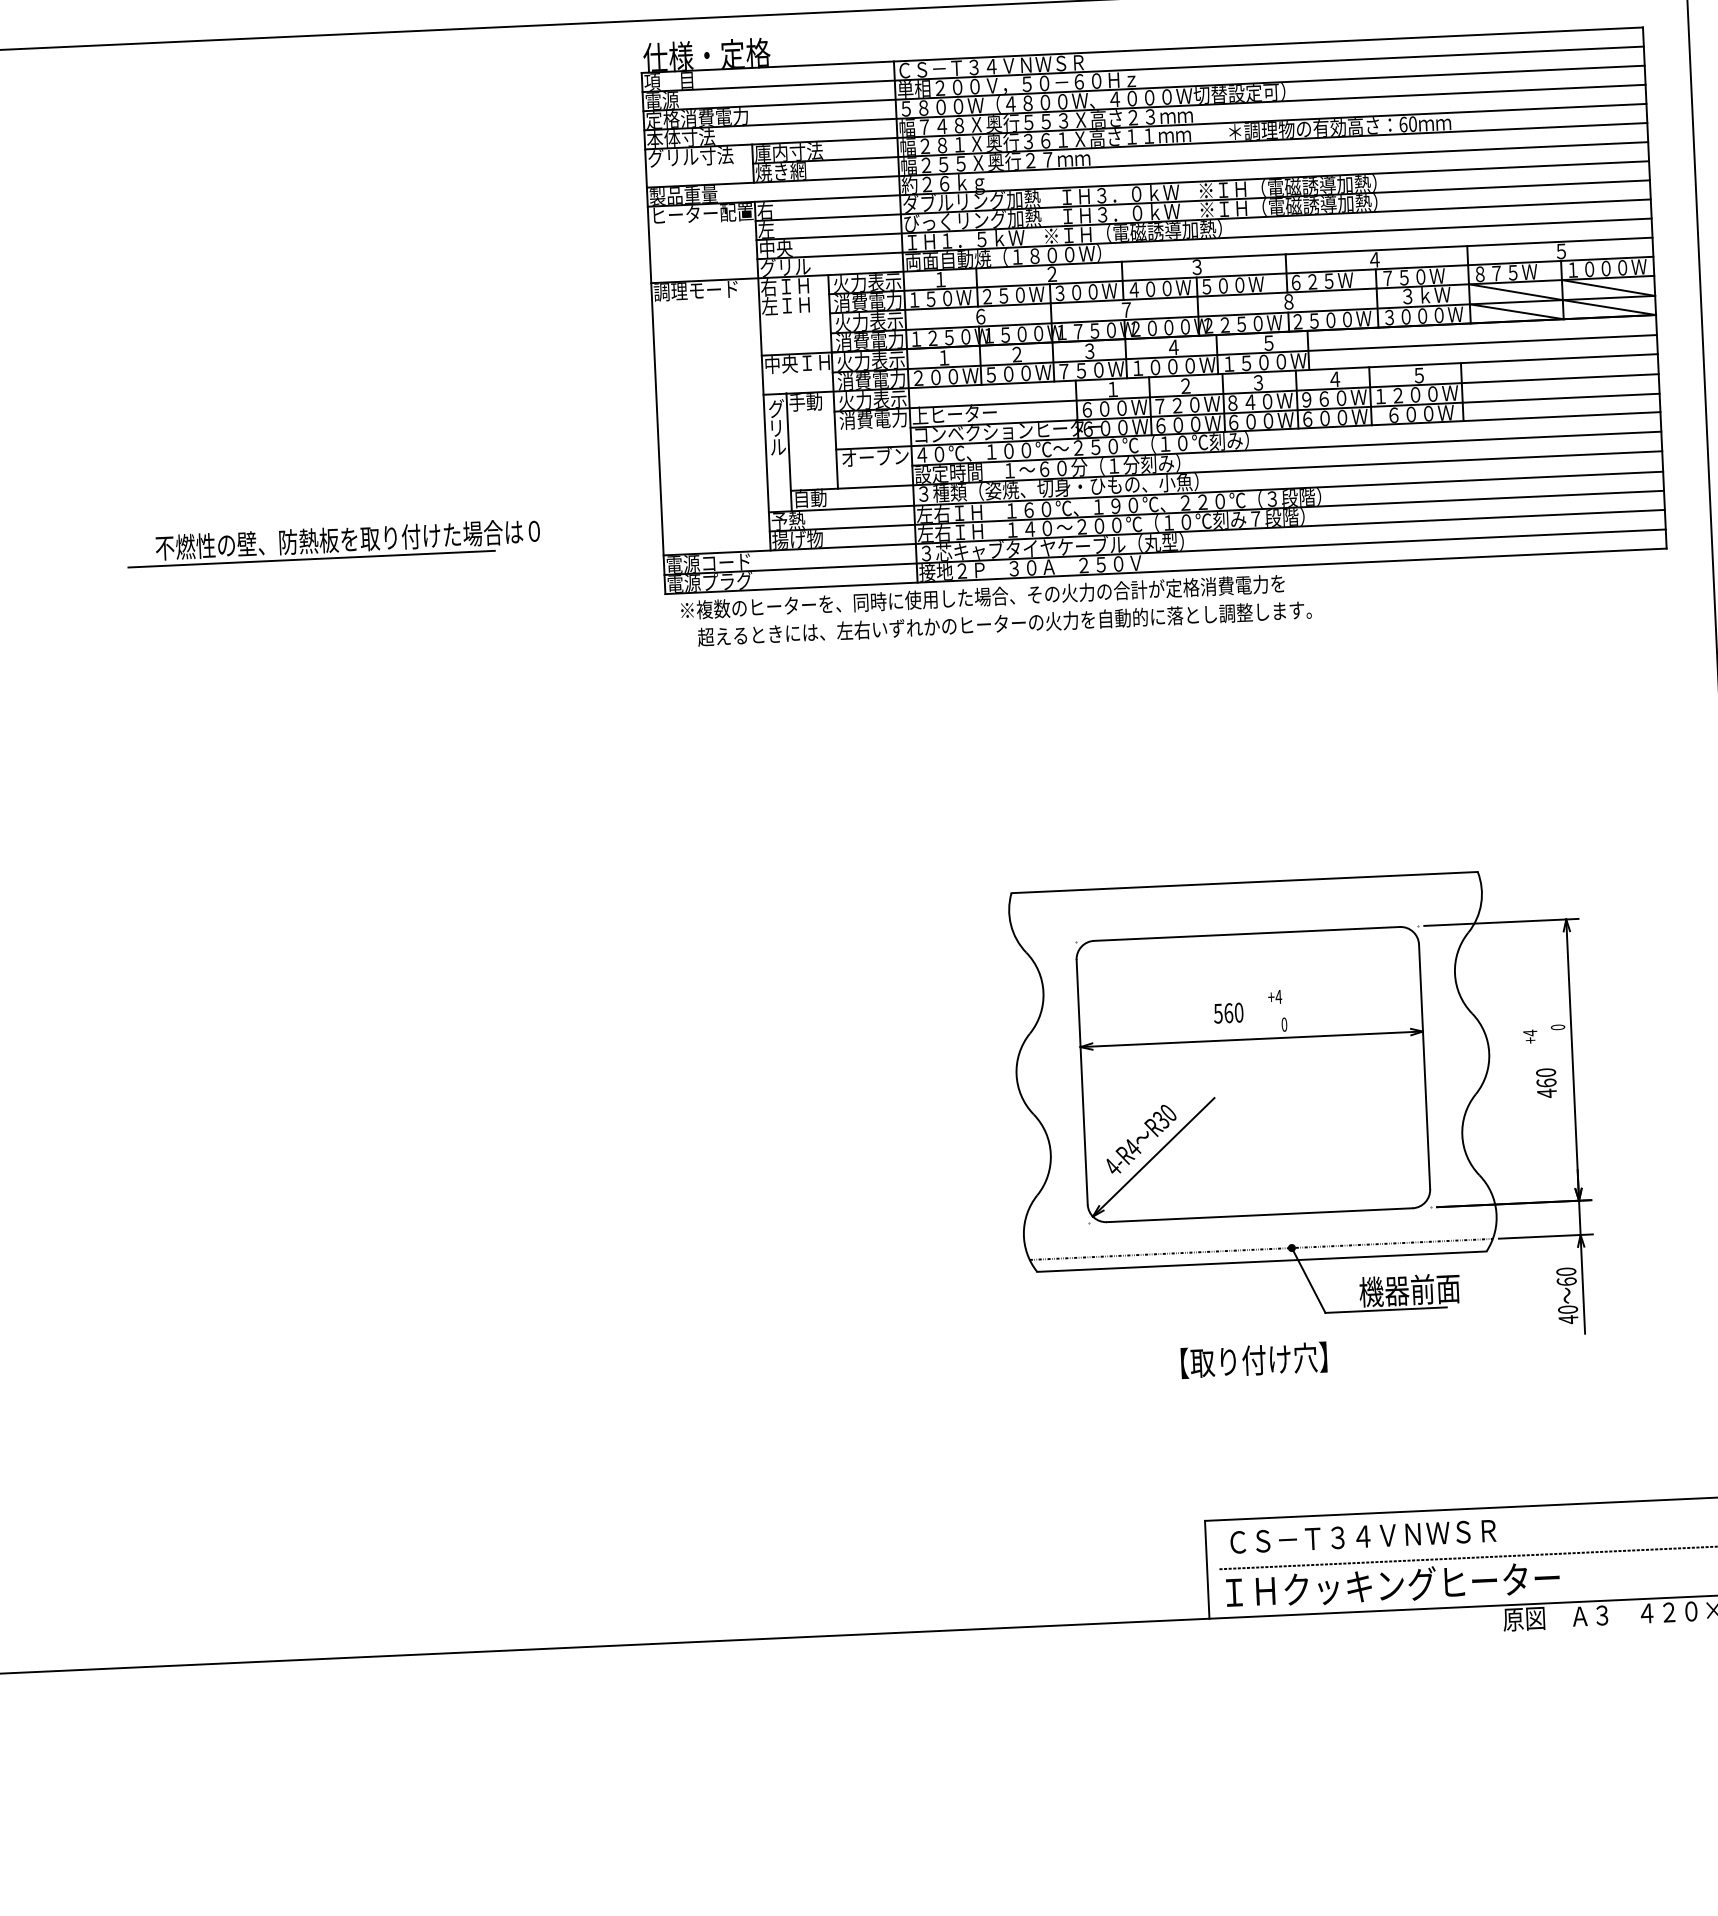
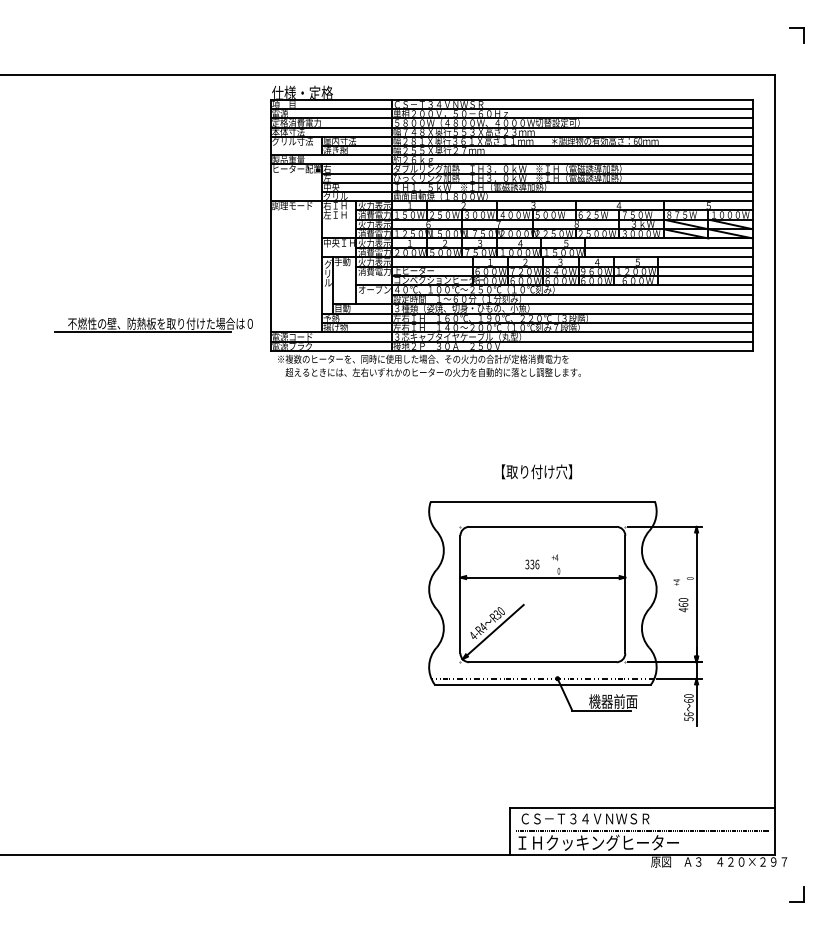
part: (333, 541) -> (153, 324), moved
text: (1228, 1013) -> (532, 564), 560 -> 336
text: (1567, 1314) -> (688, 716), 40 -> 56
text: (1253, 1359) -> (536, 471), moved

